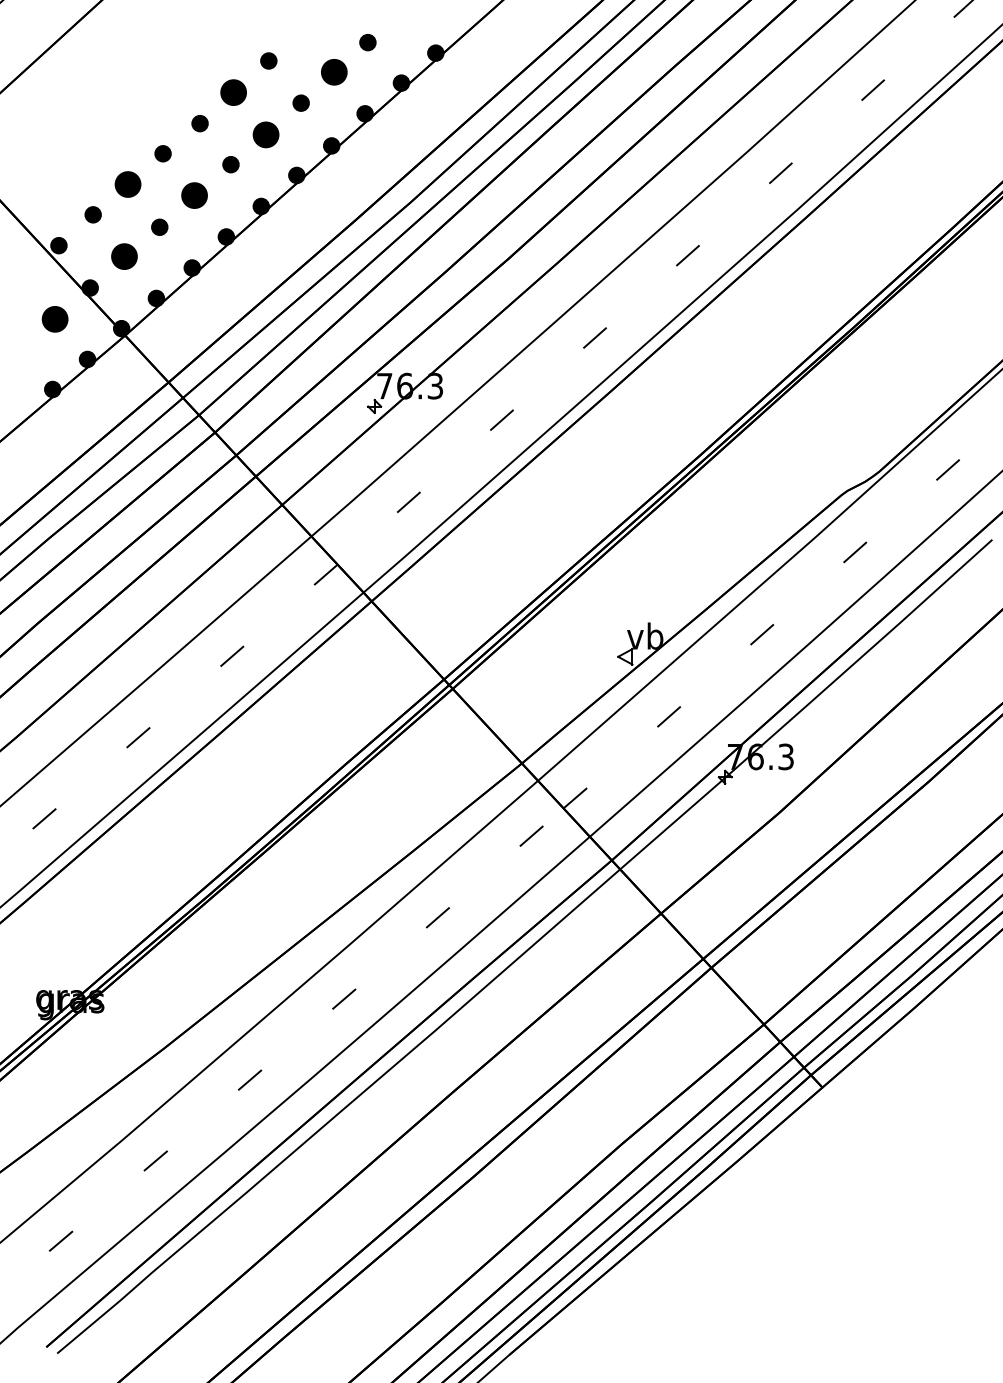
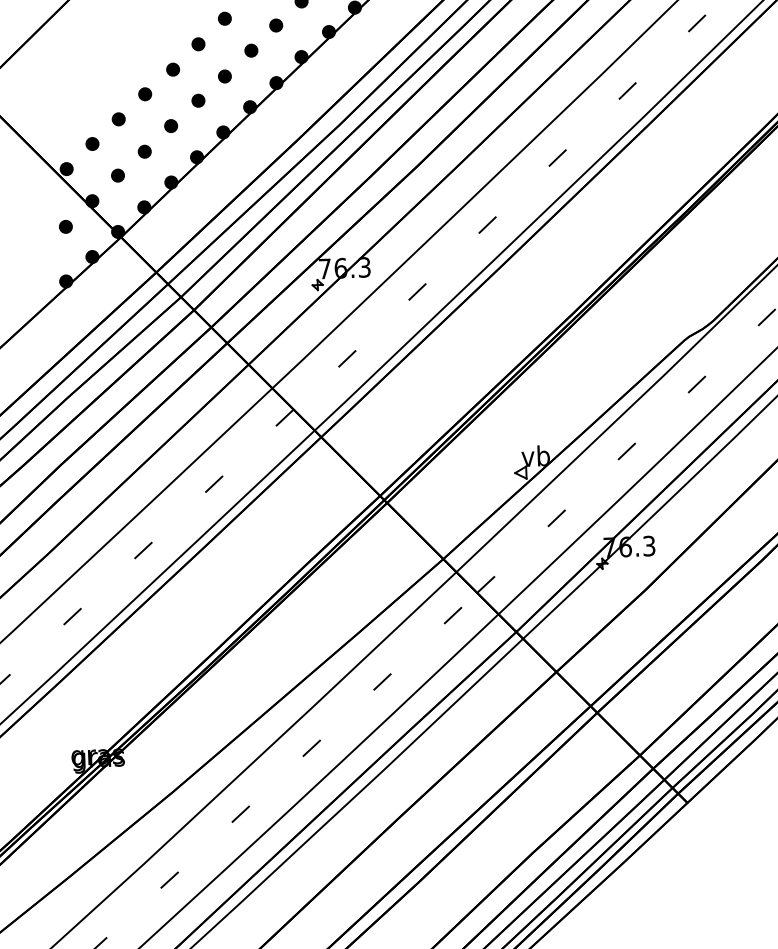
part: (333, 71) -> (275, 25), size x0.62
part: (233, 91) -> (198, 43), size x0.62
part: (265, 134) -> (224, 76), size x0.62
part: (127, 184) -> (118, 119), size x0.62
part: (194, 195) -> (170, 125), size x0.62
part: (123, 256) -> (117, 175), size x0.62
part: (54, 319) -> (65, 226), size x0.62

